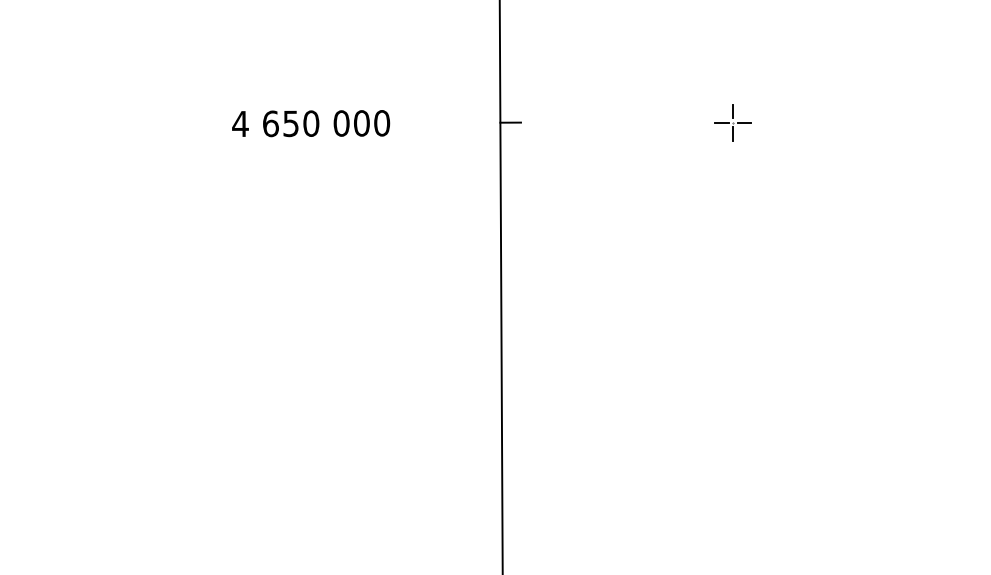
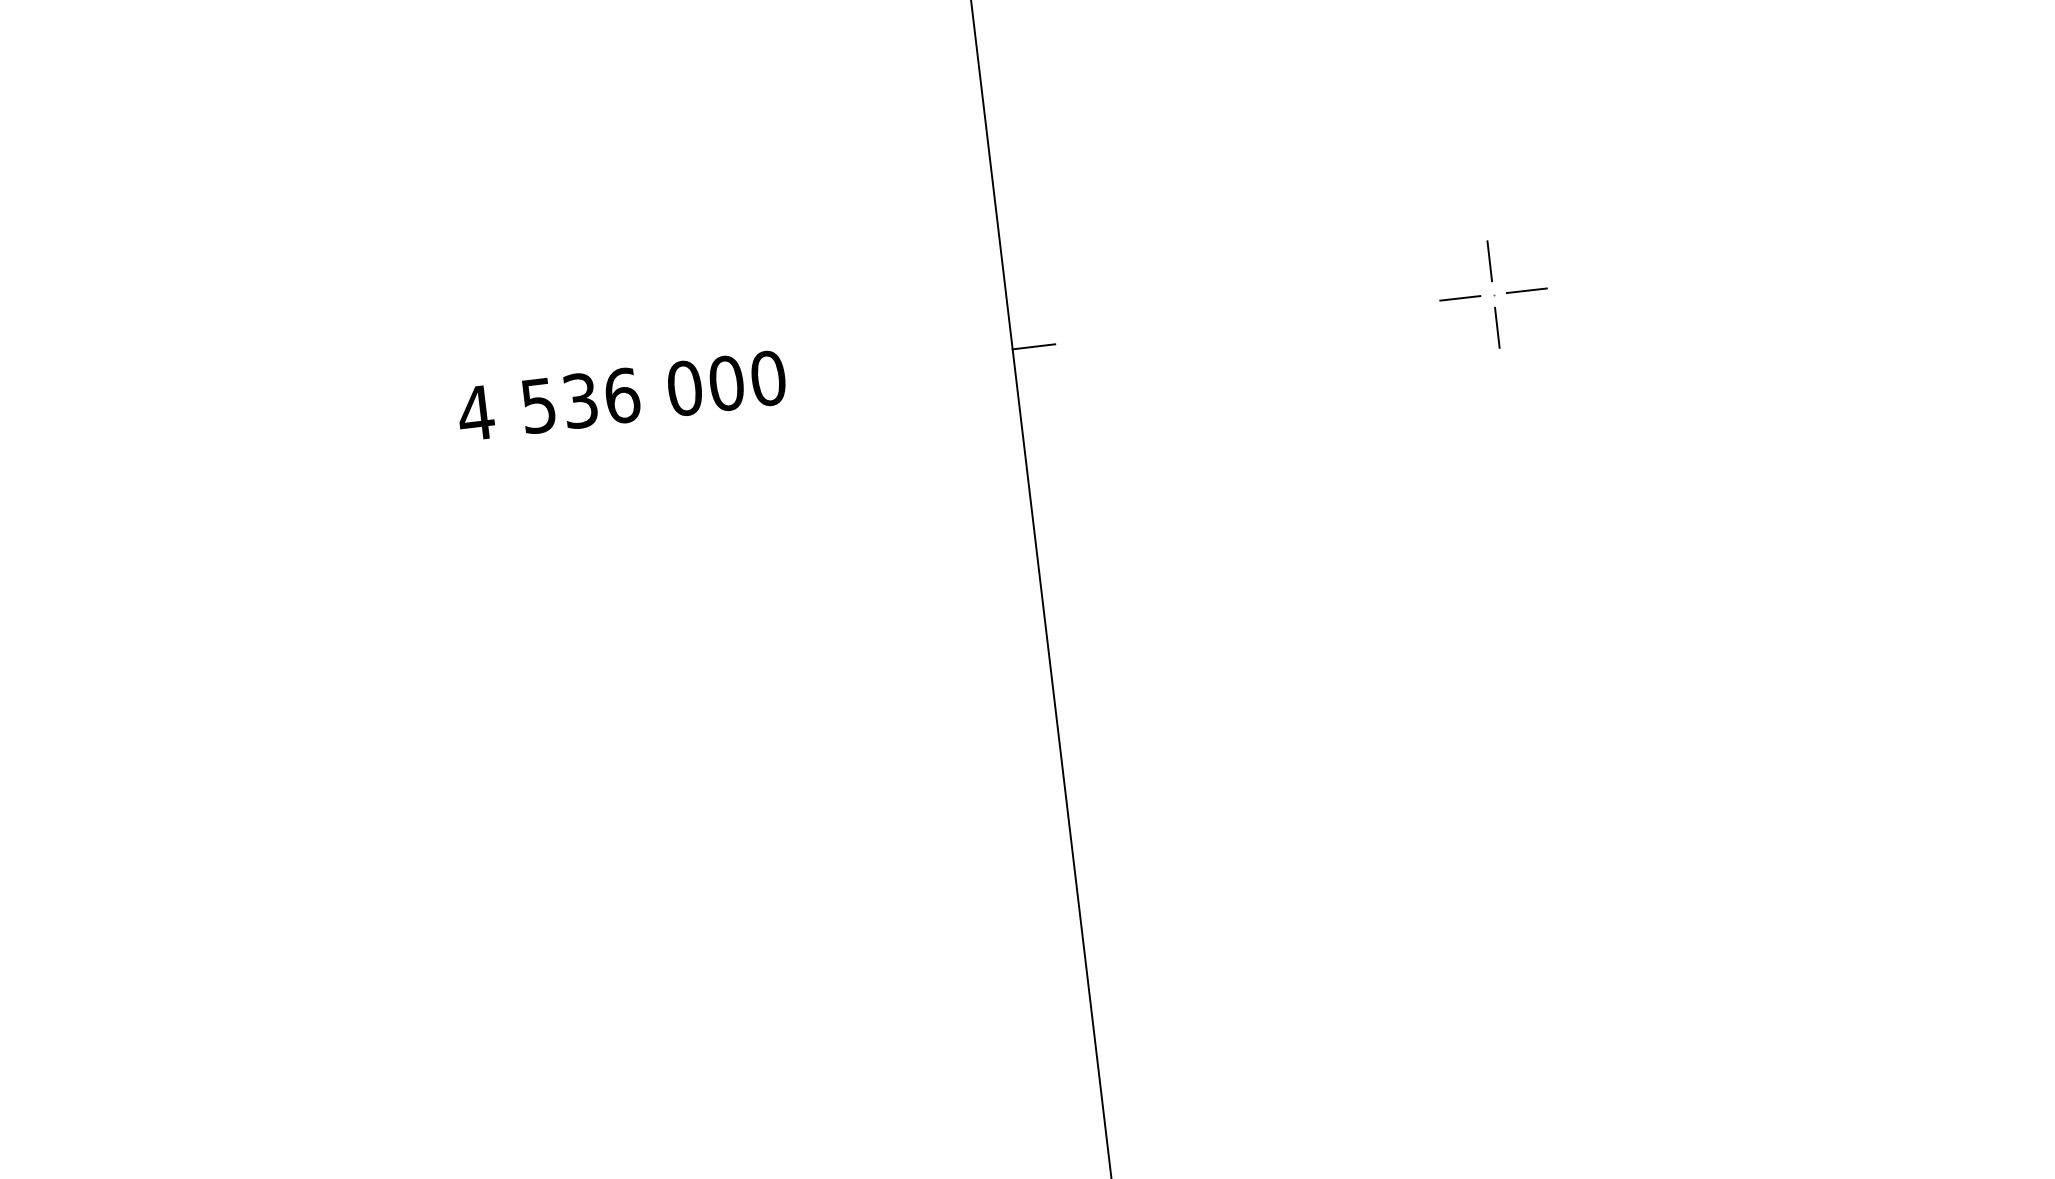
part: (732, 122) -> (1492, 294), size x1.43
text: (291, 123) -> (581, 400), 650 -> 536

